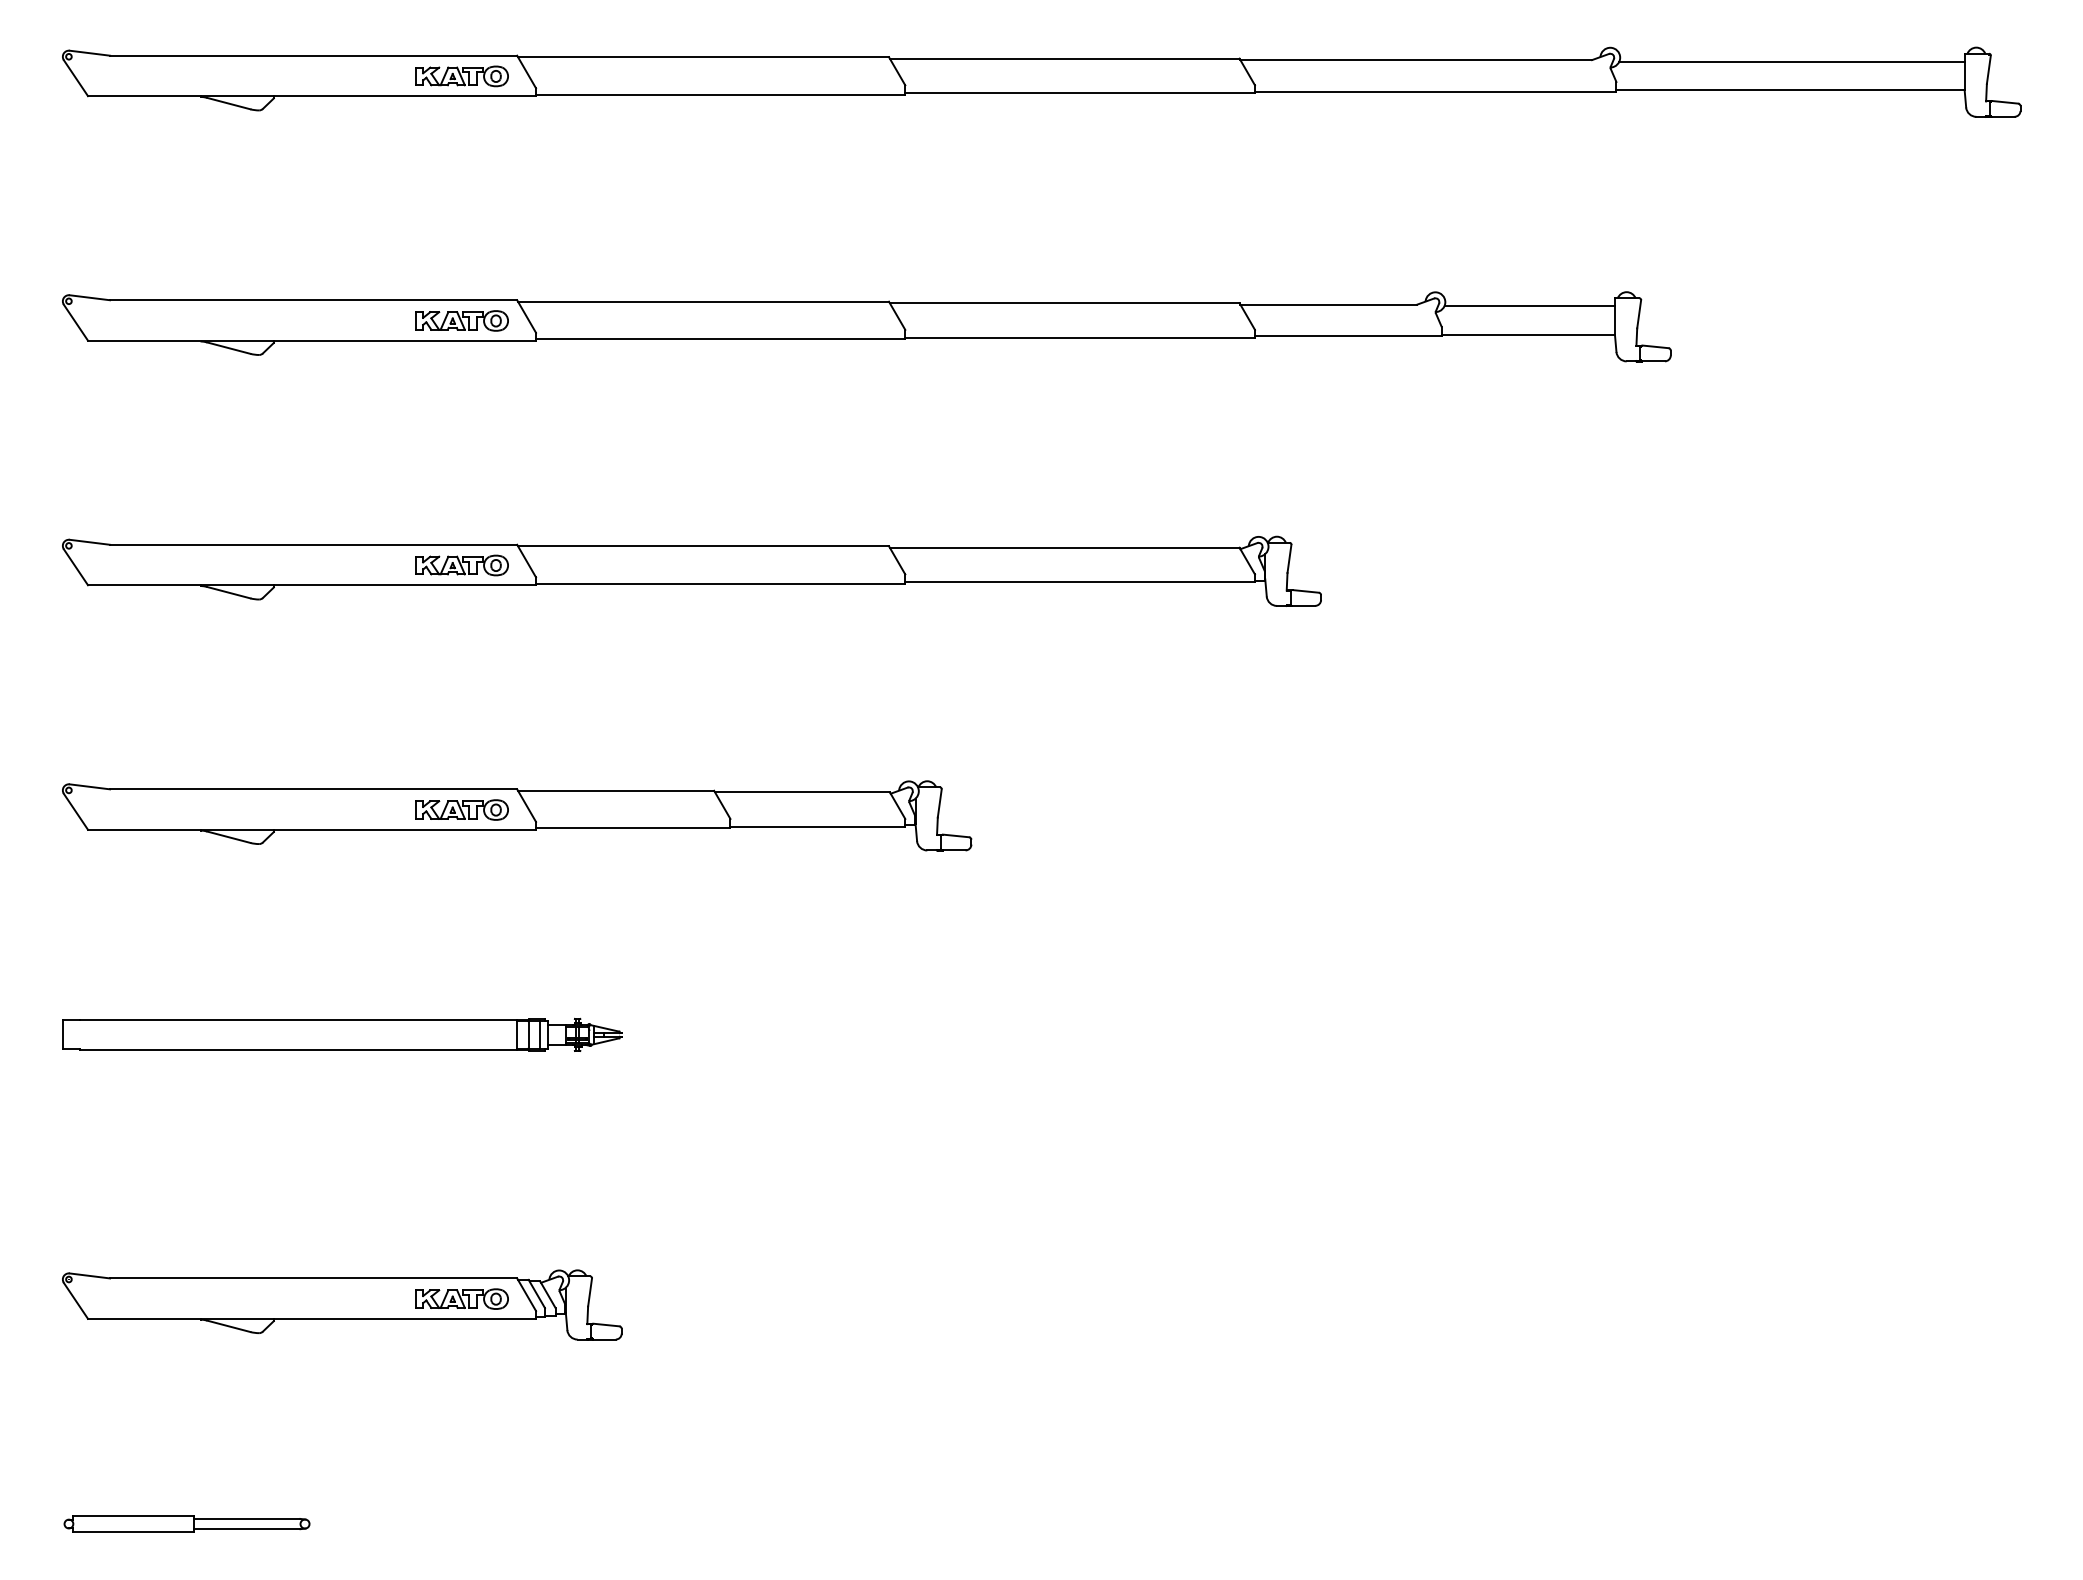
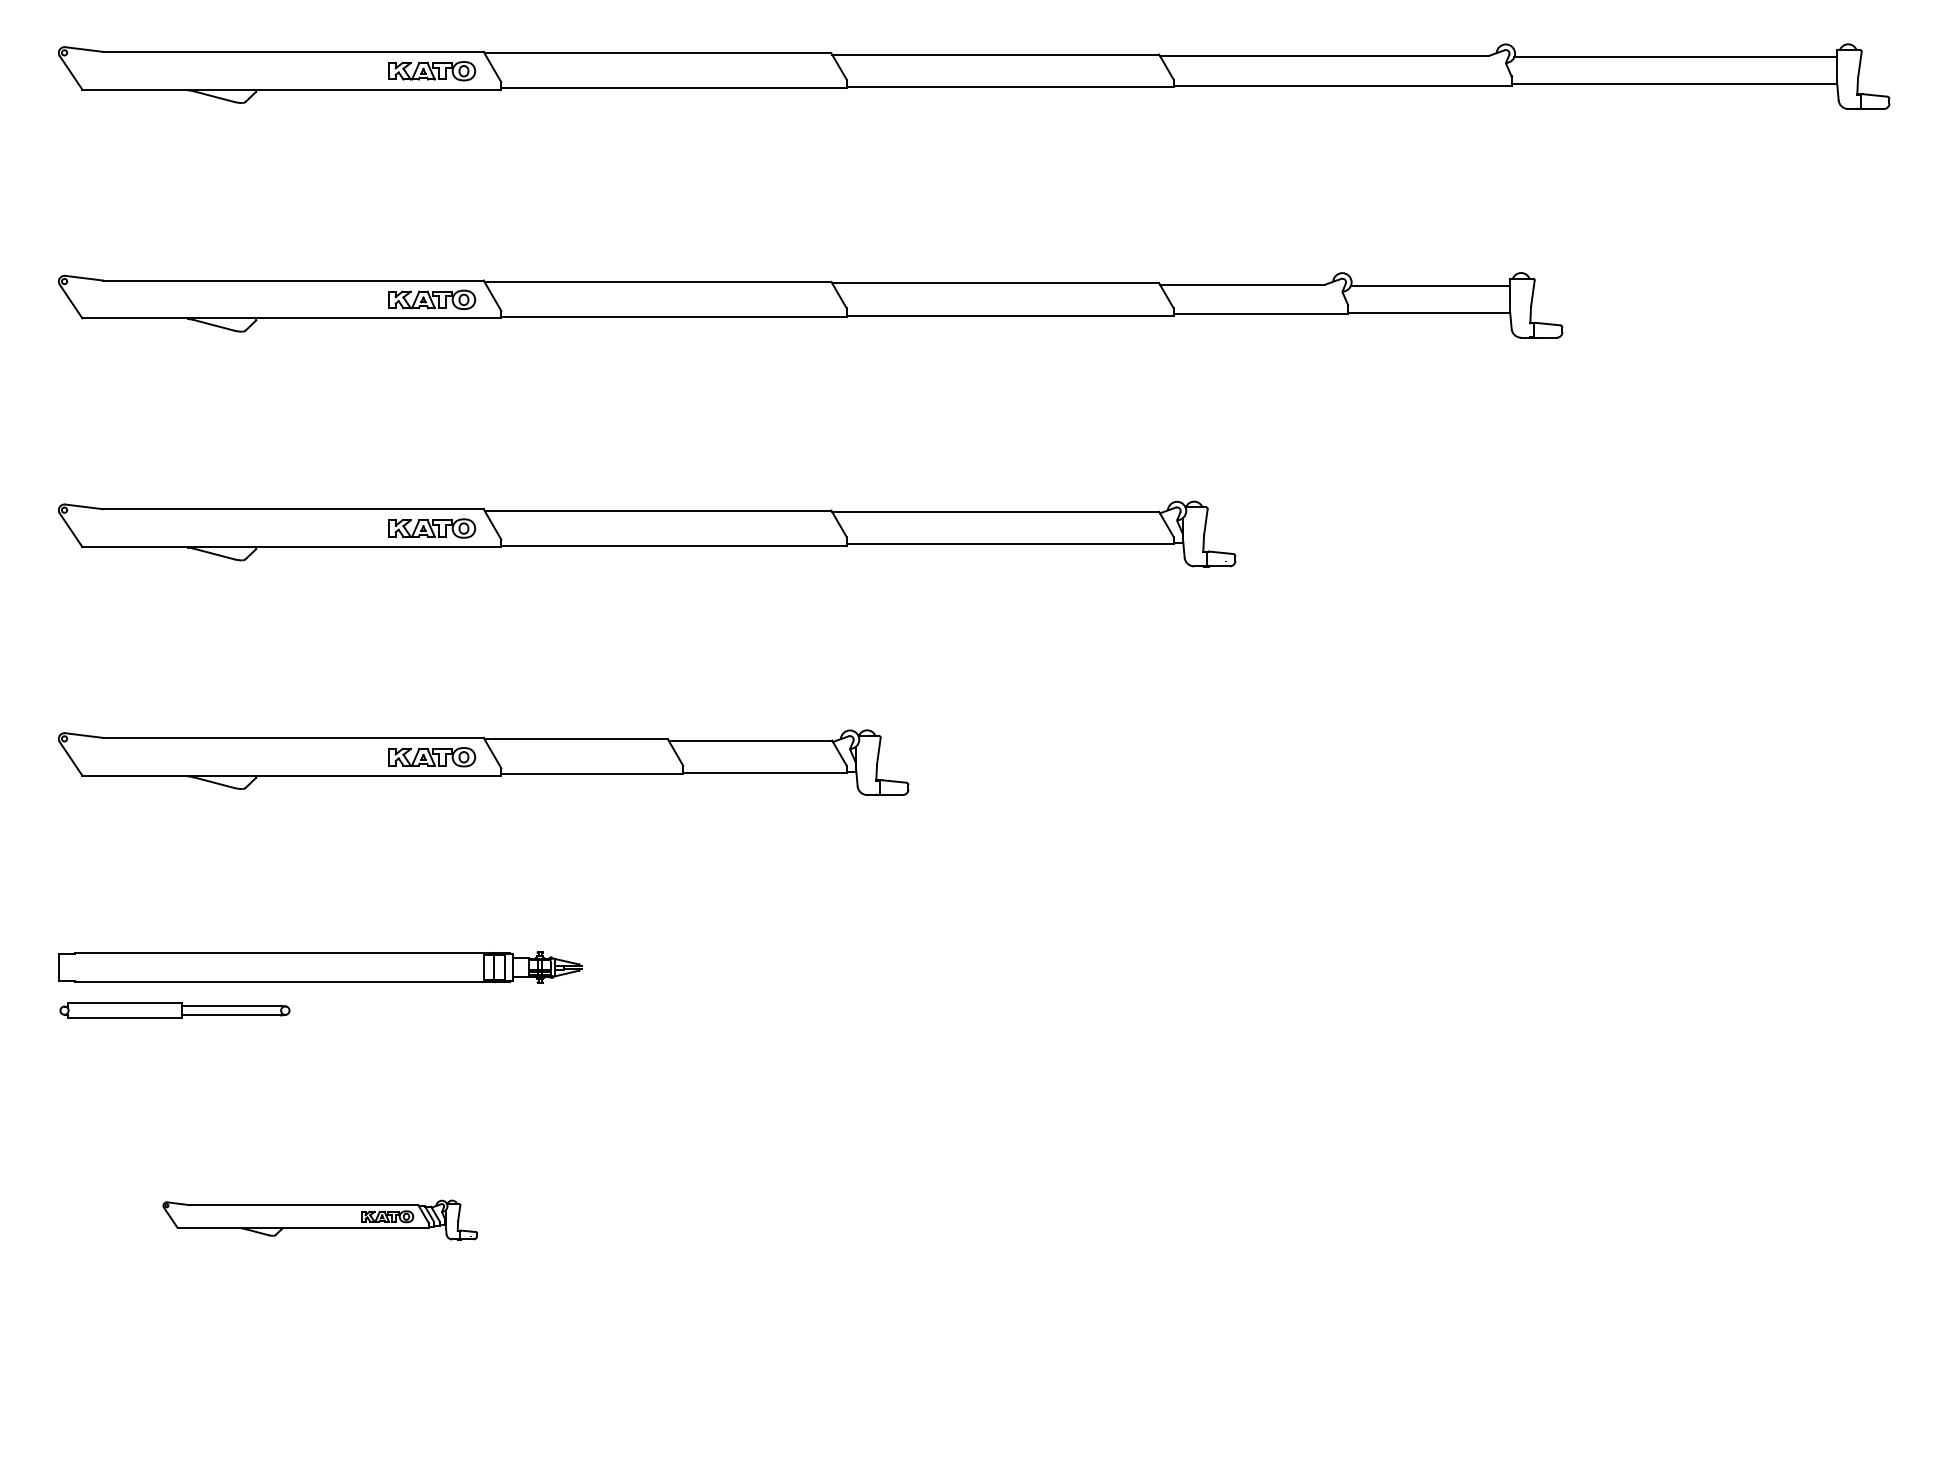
part: (342, 1304) -> (320, 1219), size x0.6
part: (186, 1523) -> (174, 1010), moved

